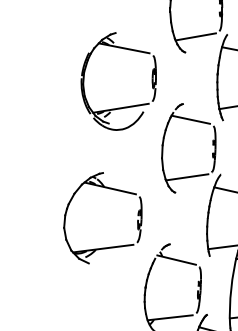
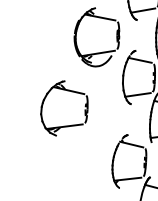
part: (103, 218) -> (64, 108), moved

